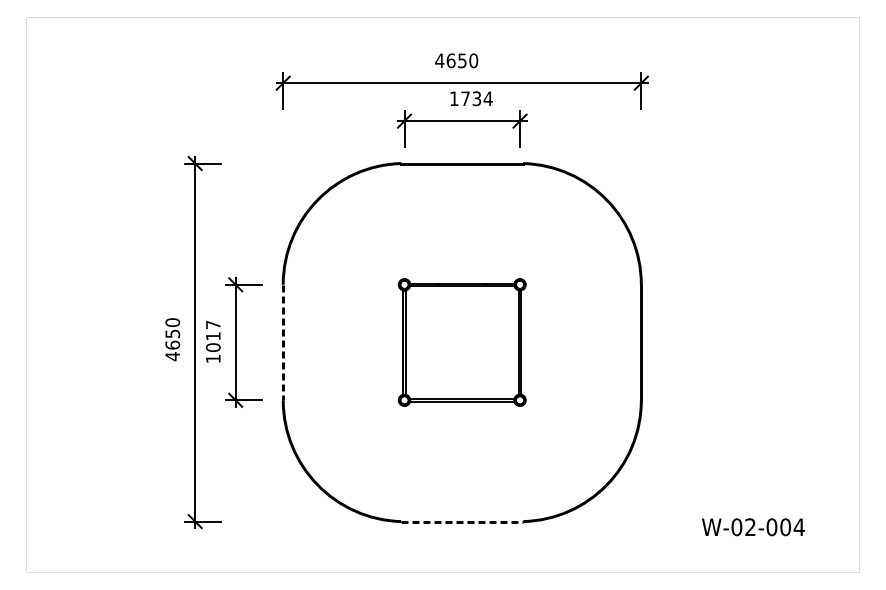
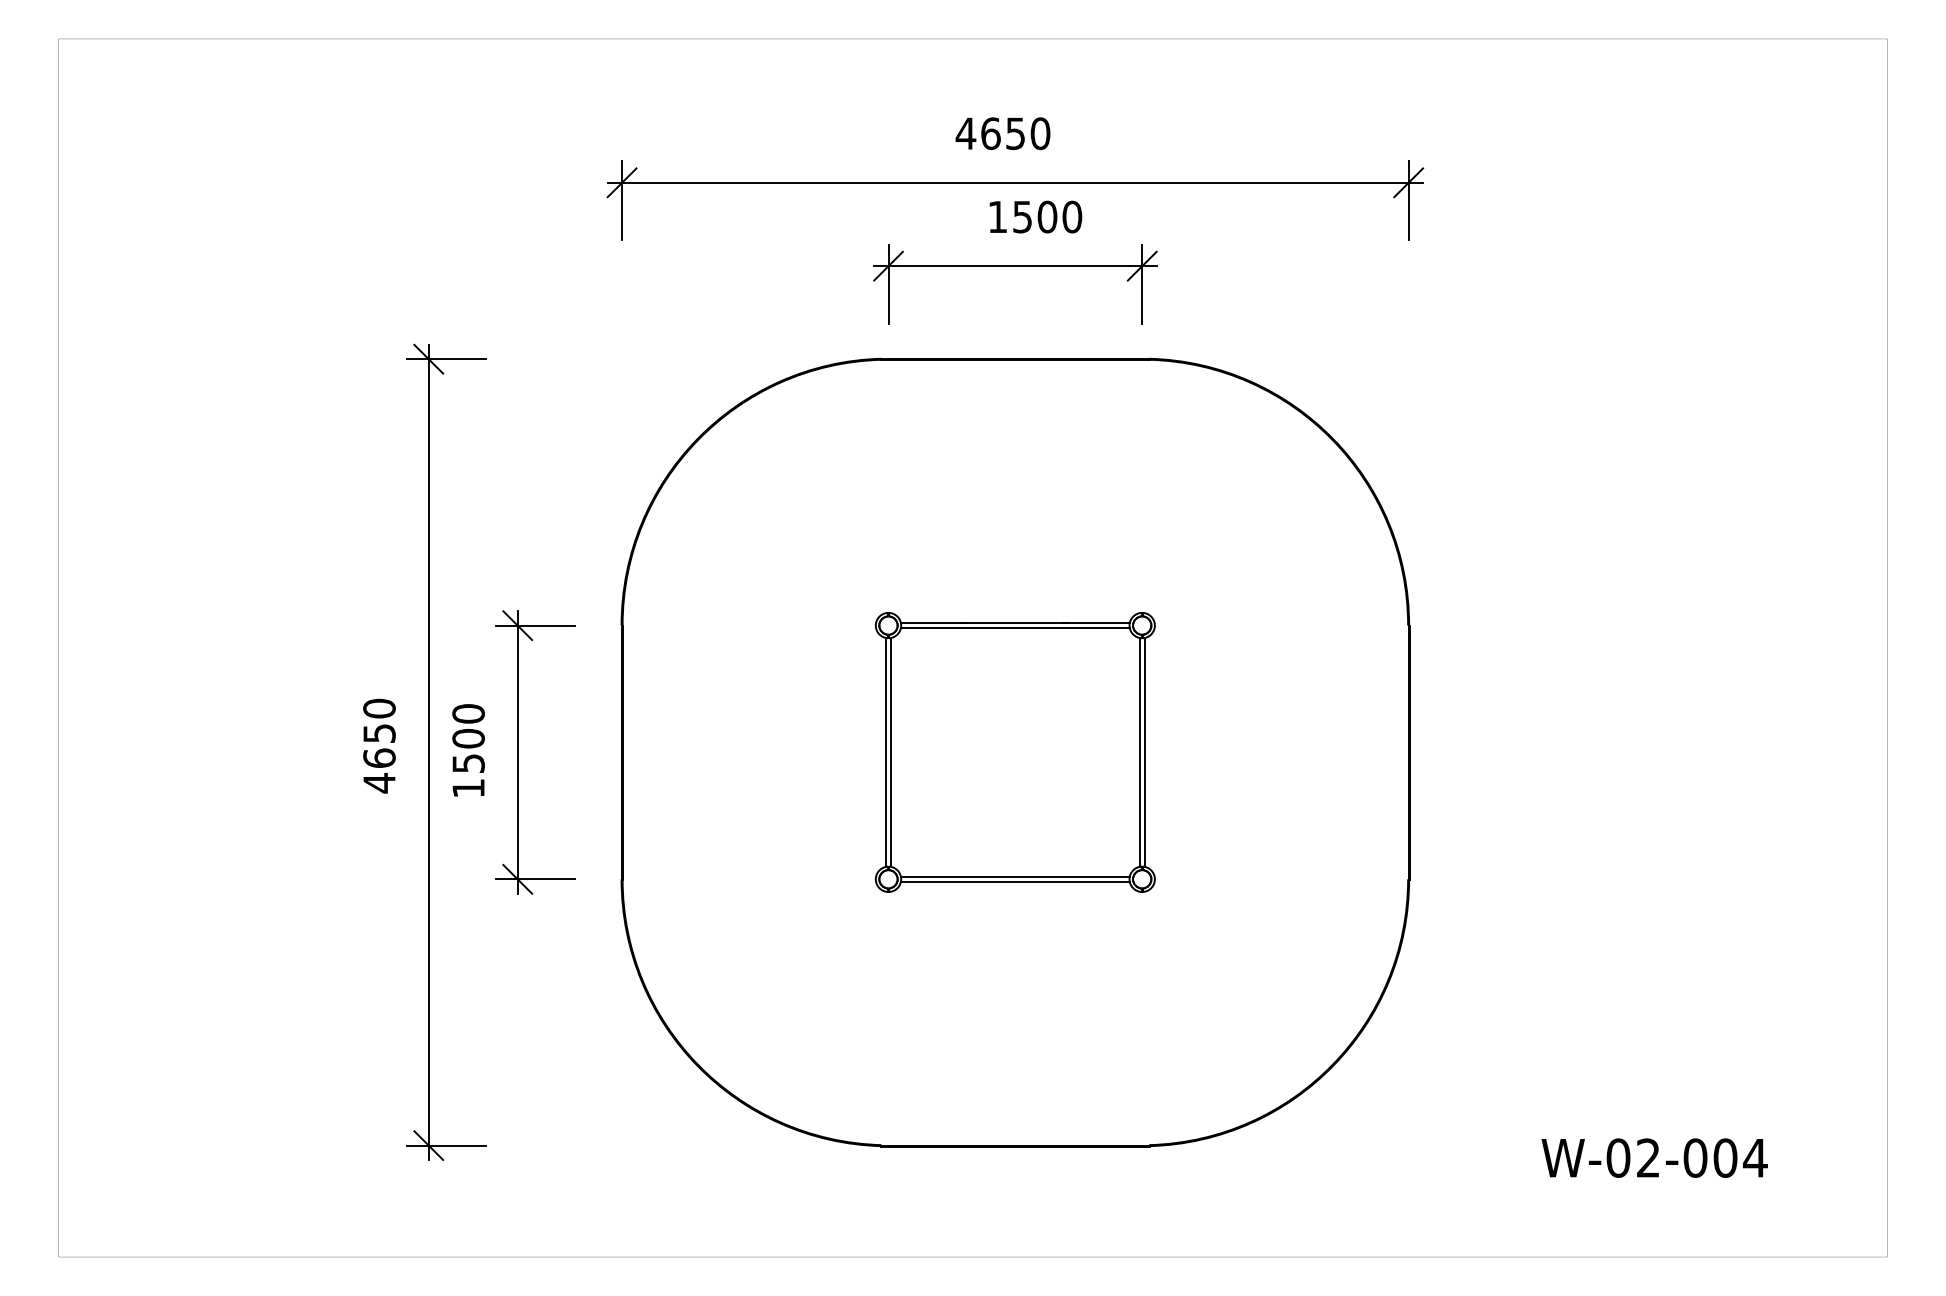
text: (476, 98) -> (1046, 216), 1734 -> 1500
text: (213, 335) -> (468, 736), 1017 -> 1500
line: (283, 342) -> (622, 752), dashed -> solid
line: (462, 521) -> (1015, 1145), dashed -> solid

